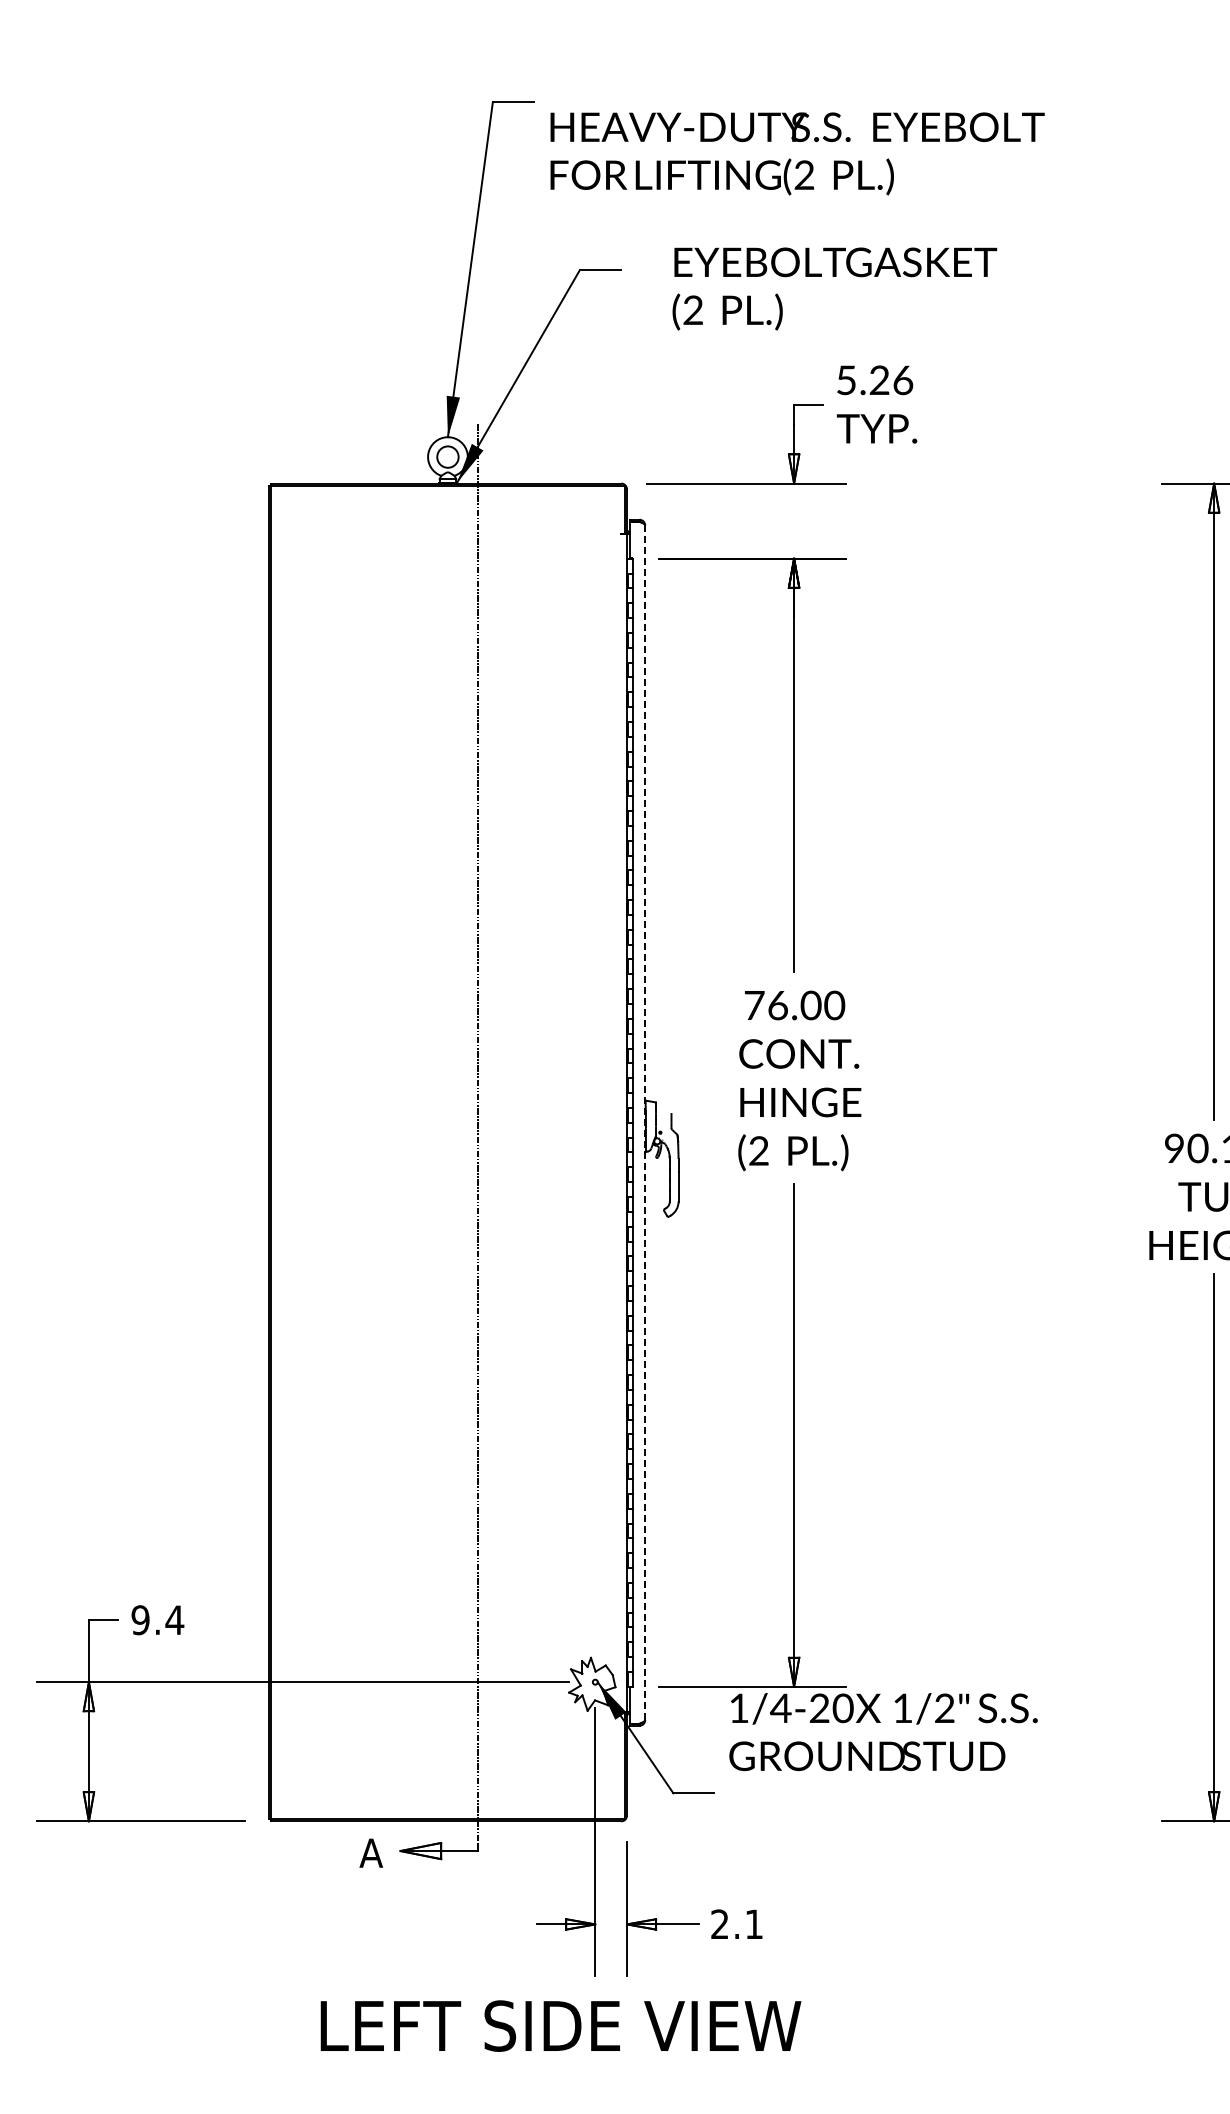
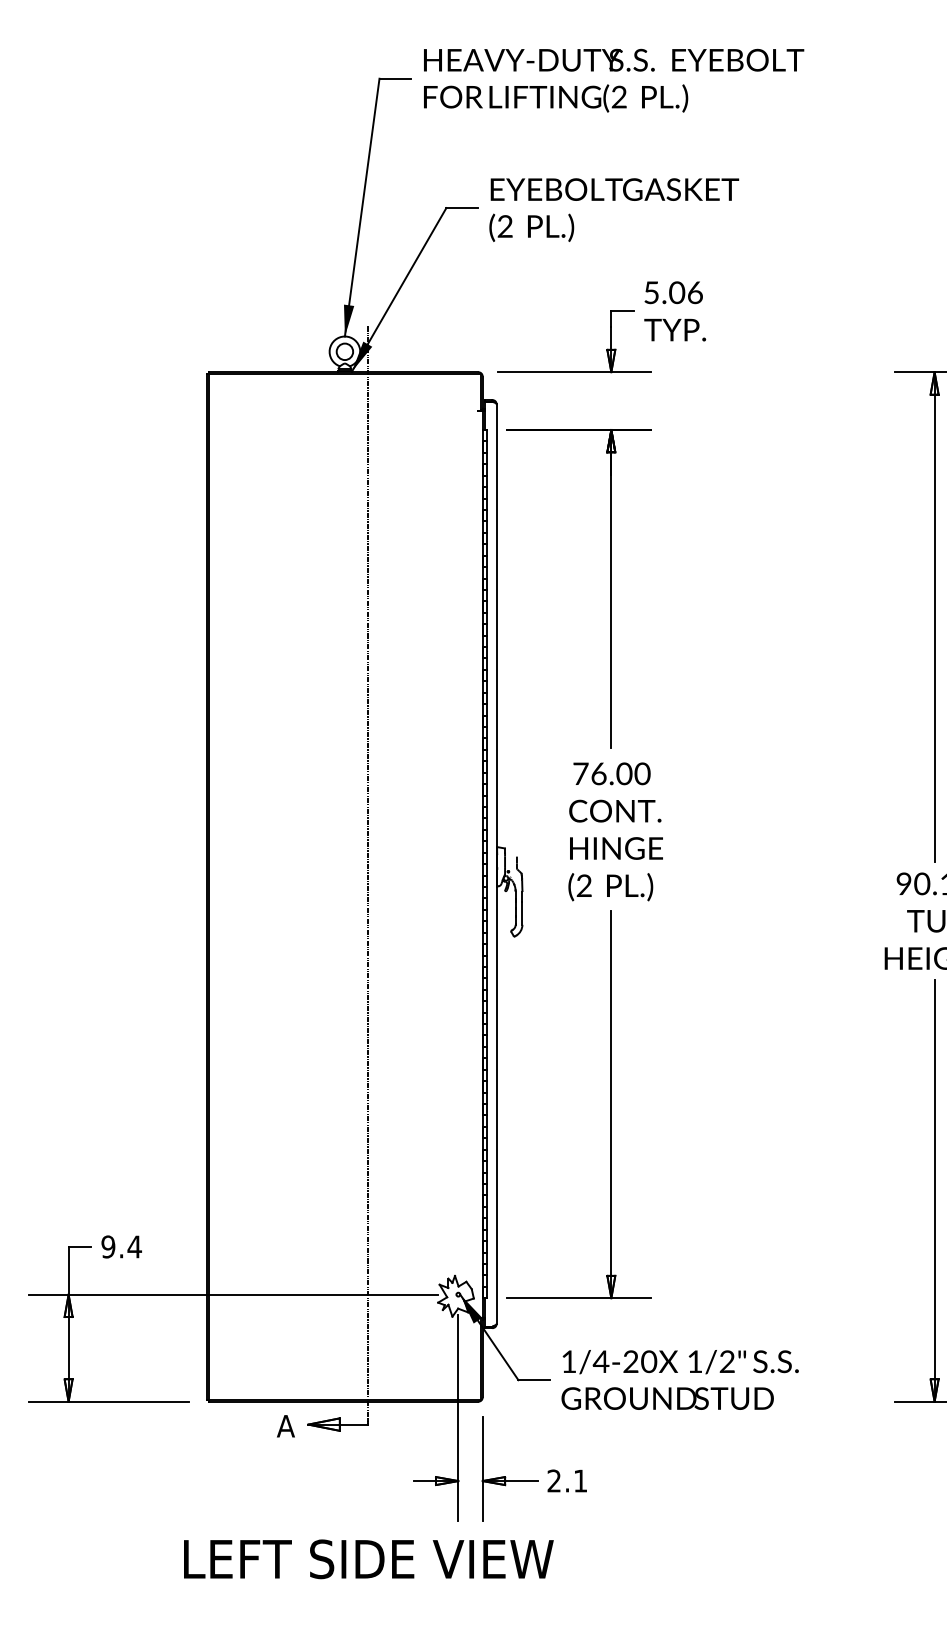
text: (797, 153) -> (613, 80), moved
text: (834, 288) -> (613, 209), moved
text: (879, 380) -> (677, 292), 5.26 -> 5.06
line: (645, 1123) -> (496, 864), dashed -> solid
text: (883, 1732) -> (680, 1380), moved
text: (560, 2025) -> (368, 1558), moved

